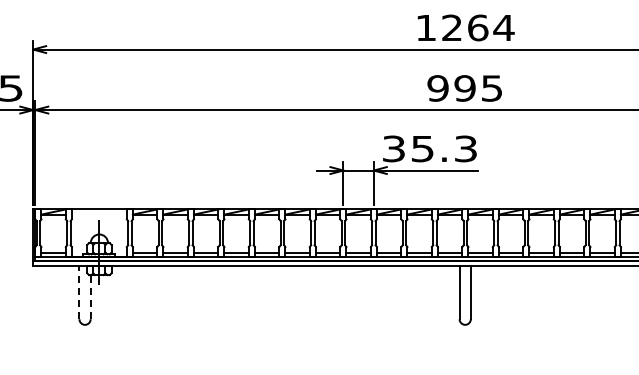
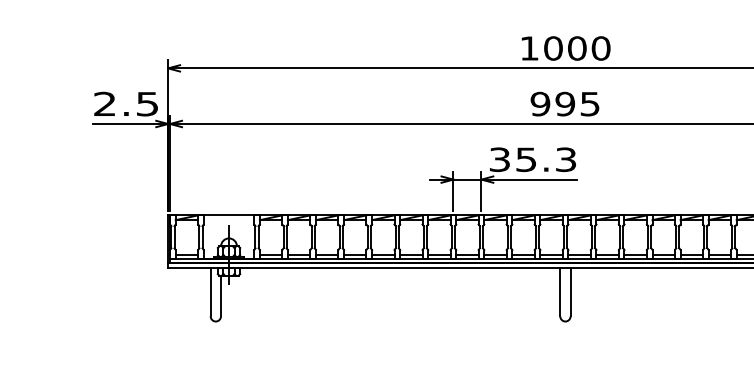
text: (478, 27) -> (577, 48), 1264 -> 1000
line: (79, 292) -> (210, 291), dashed -> solid
line: (91, 296) -> (221, 295), dashed -> solid

